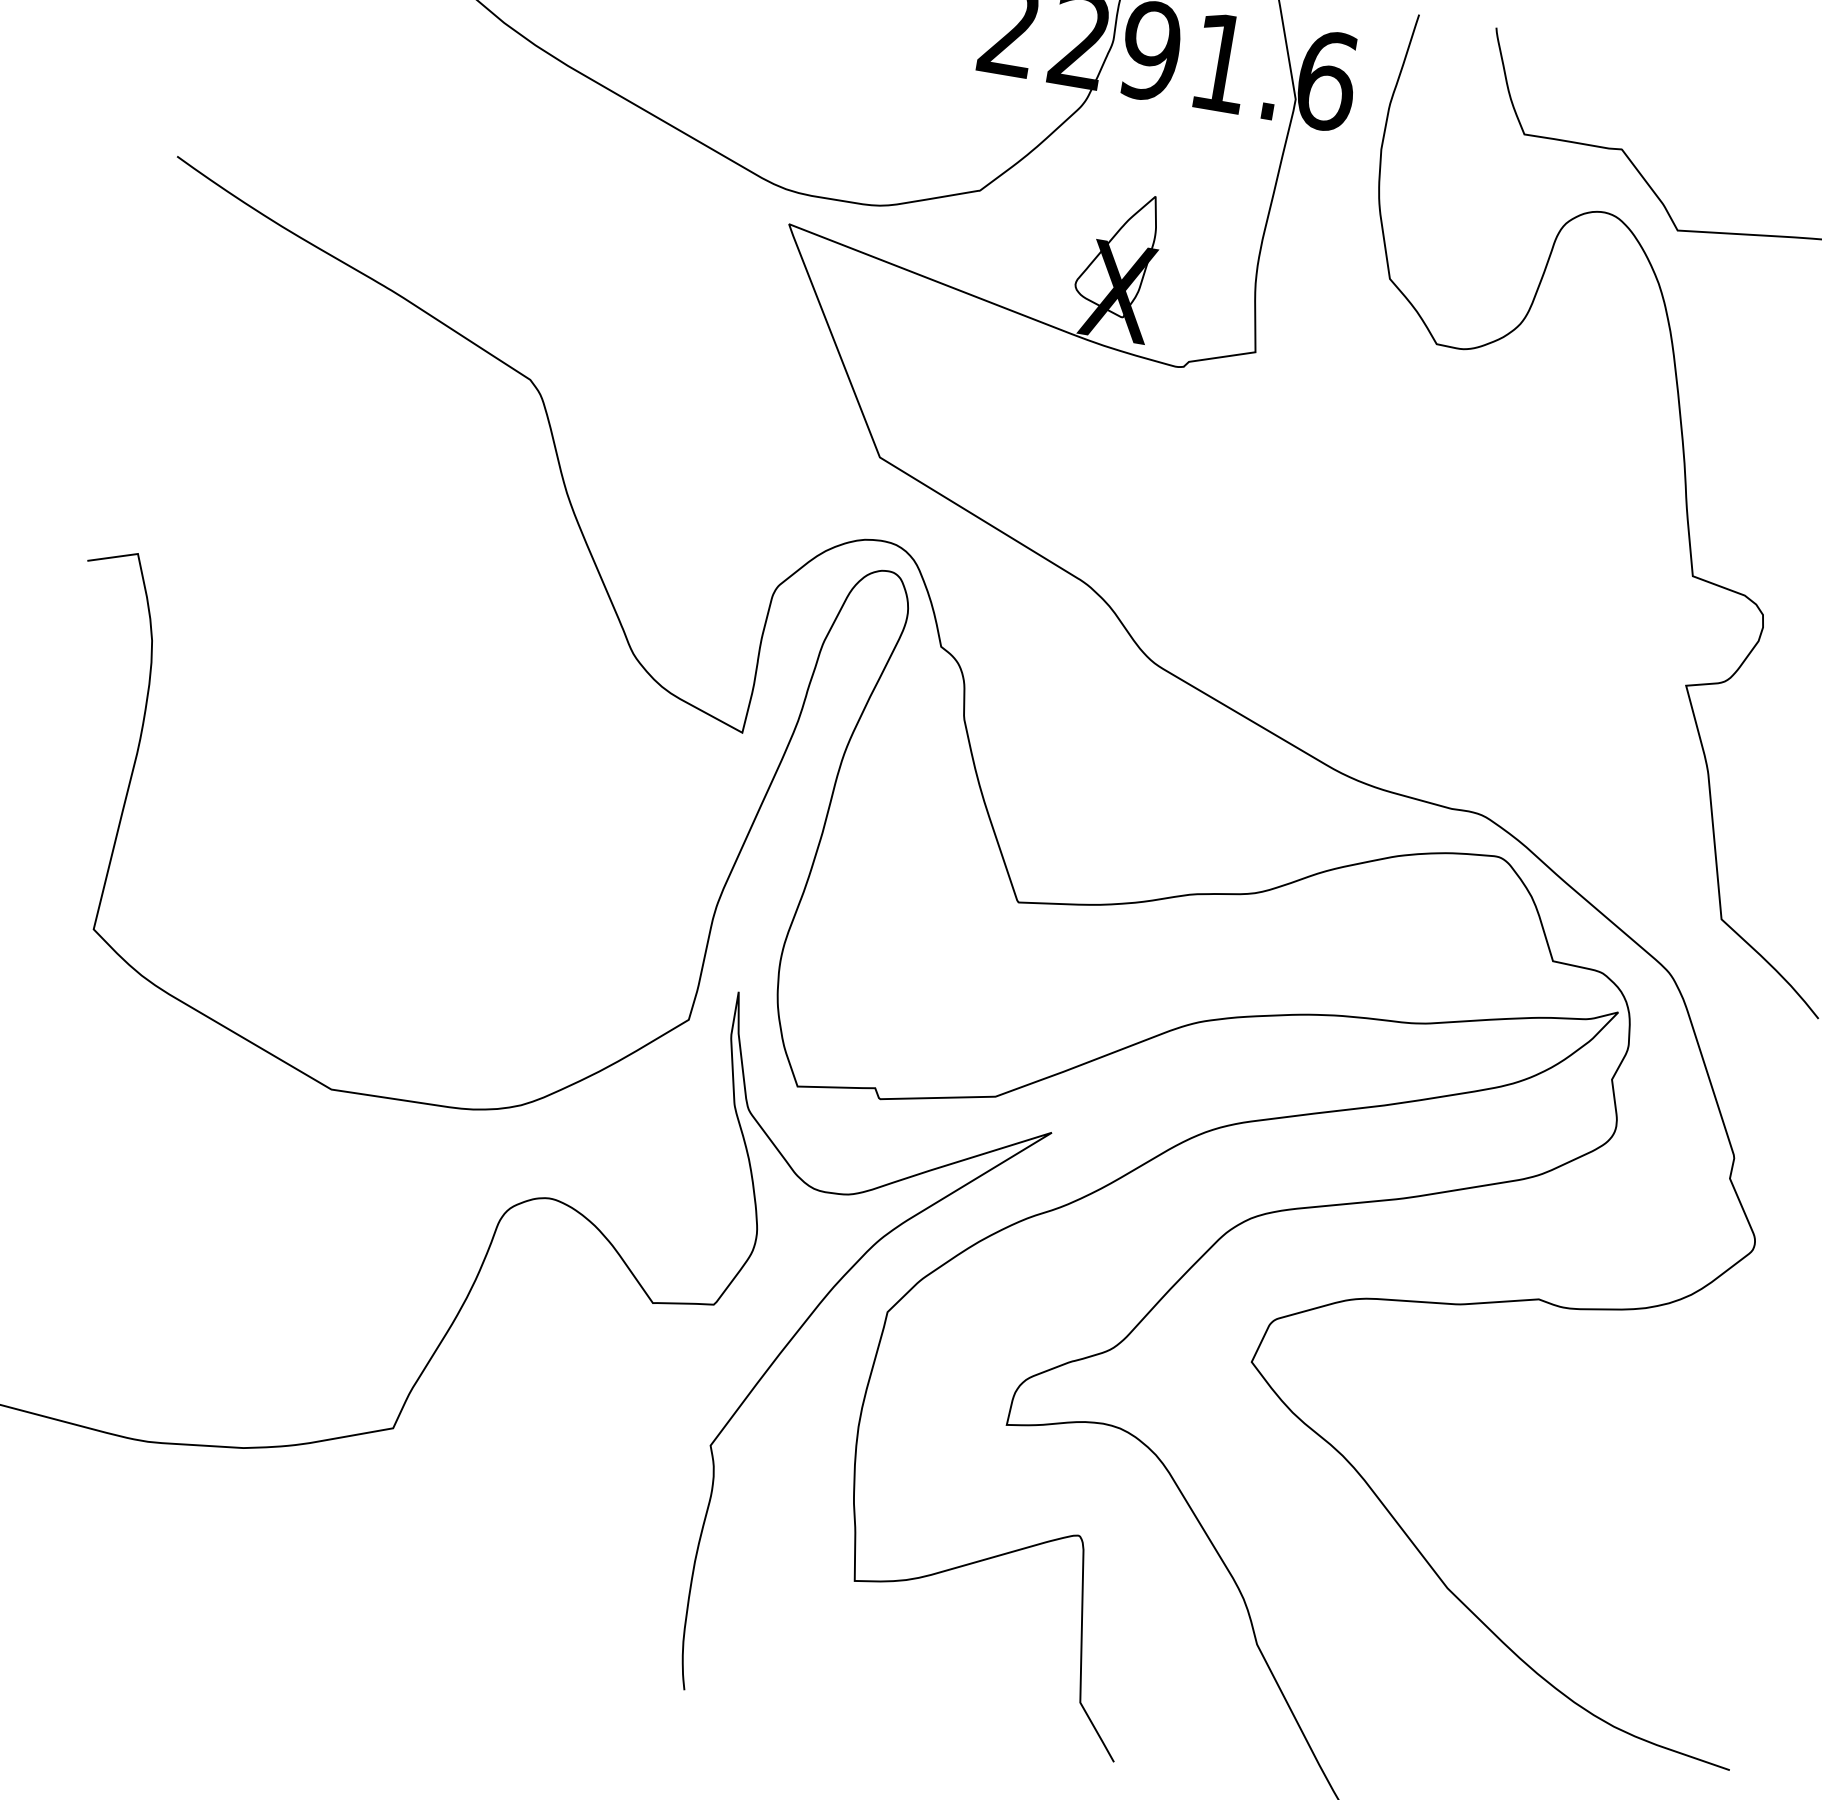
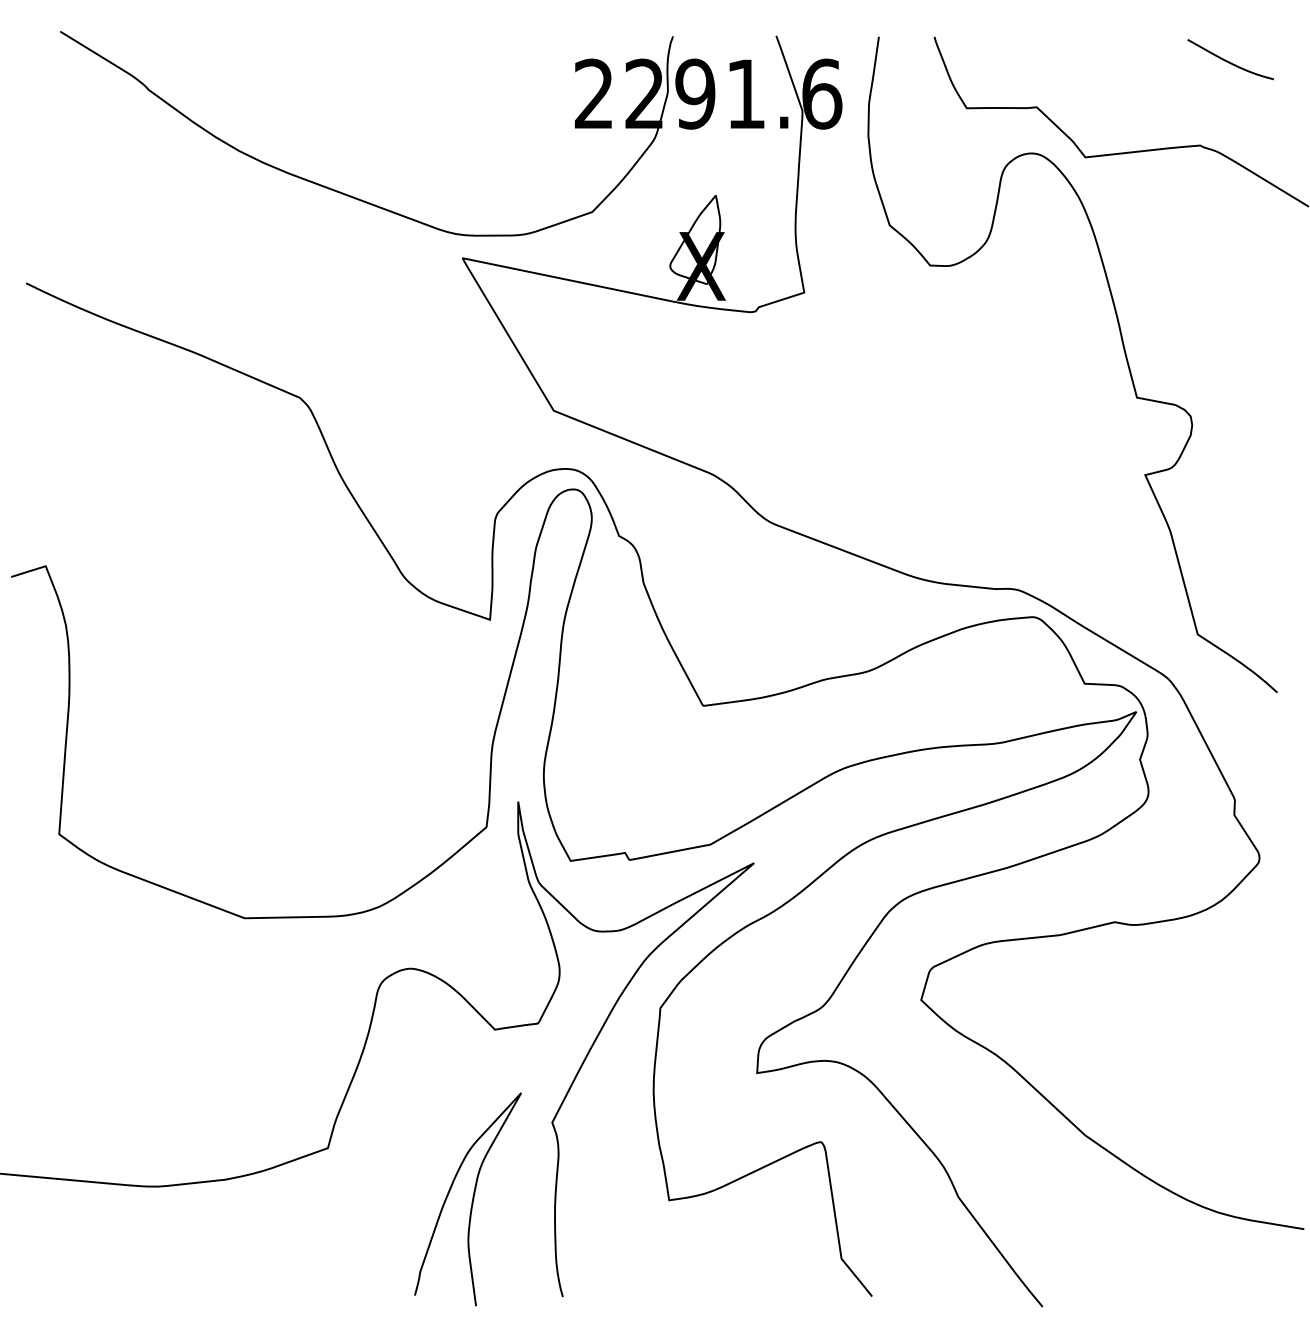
curve: (579, 1536) -> (471, 1201), added

